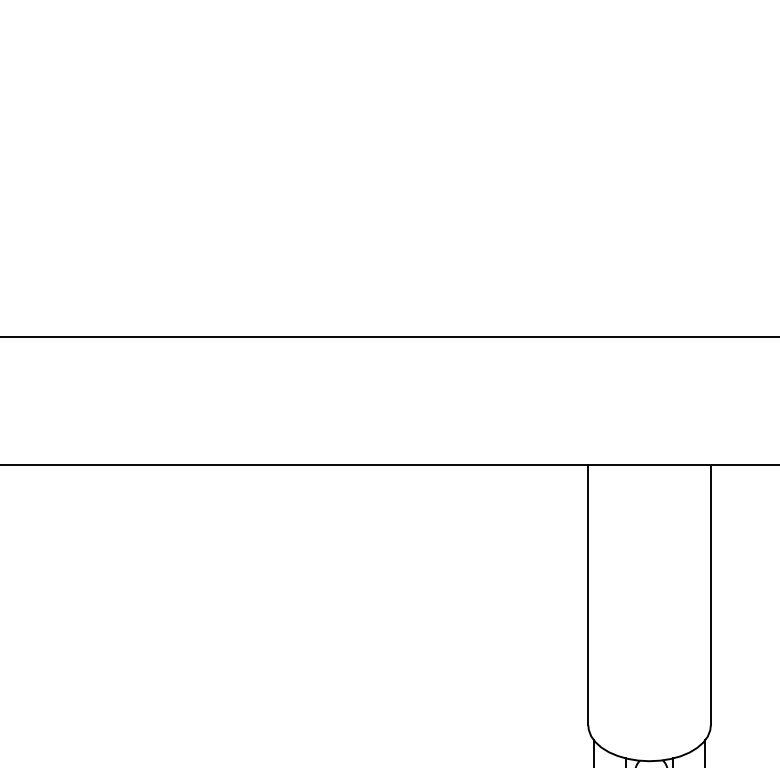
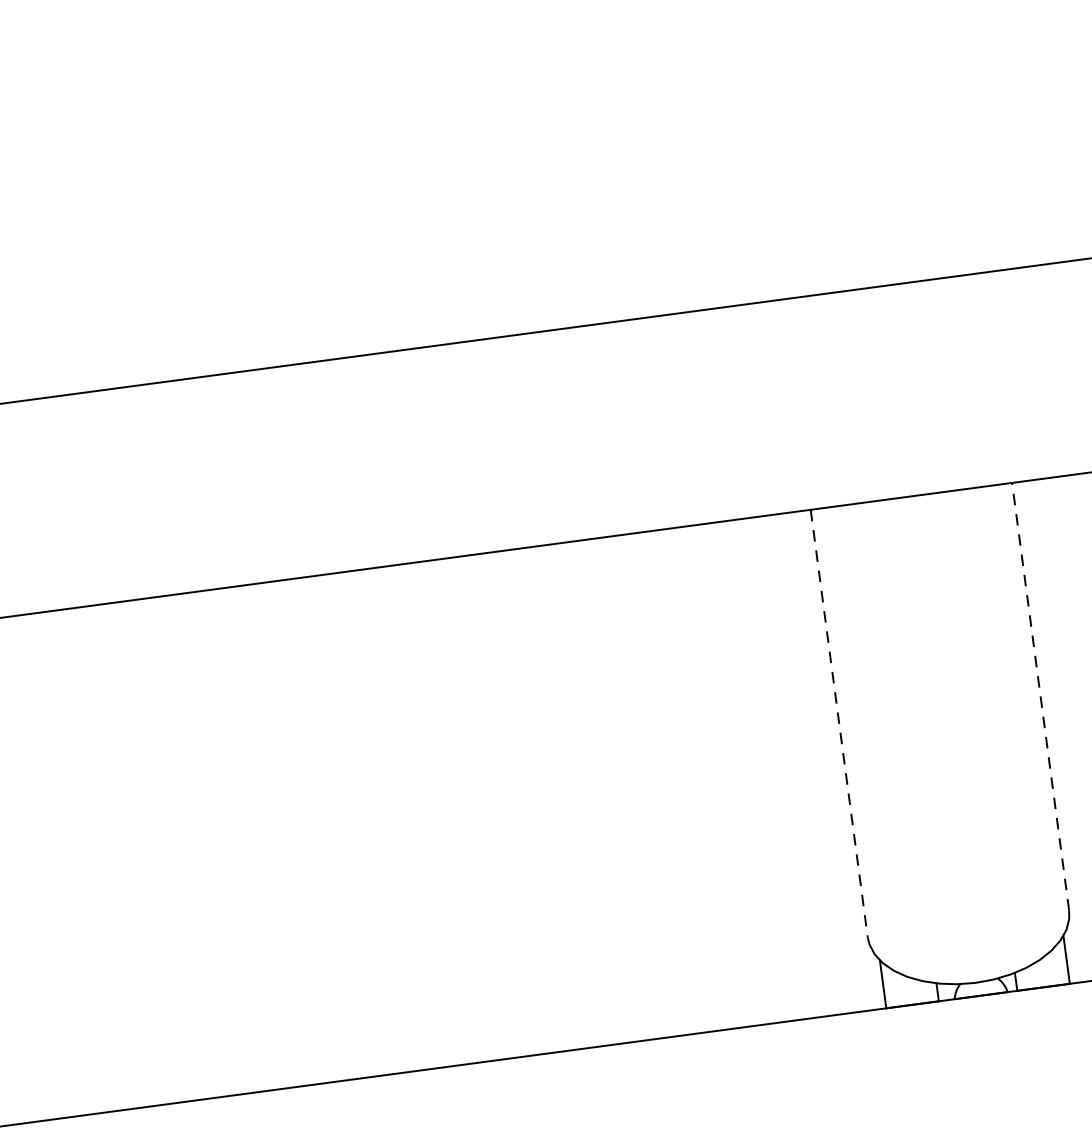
line: (710, 594) -> (1039, 695), solid -> dashed
line: (588, 595) -> (839, 723), solid -> dashed

